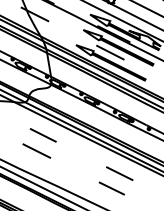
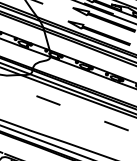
line: (110, 52) -> (97, 24), removed
line: (36, 150) -> (44, 113), removed
line: (111, 188) -> (110, 139), removed

